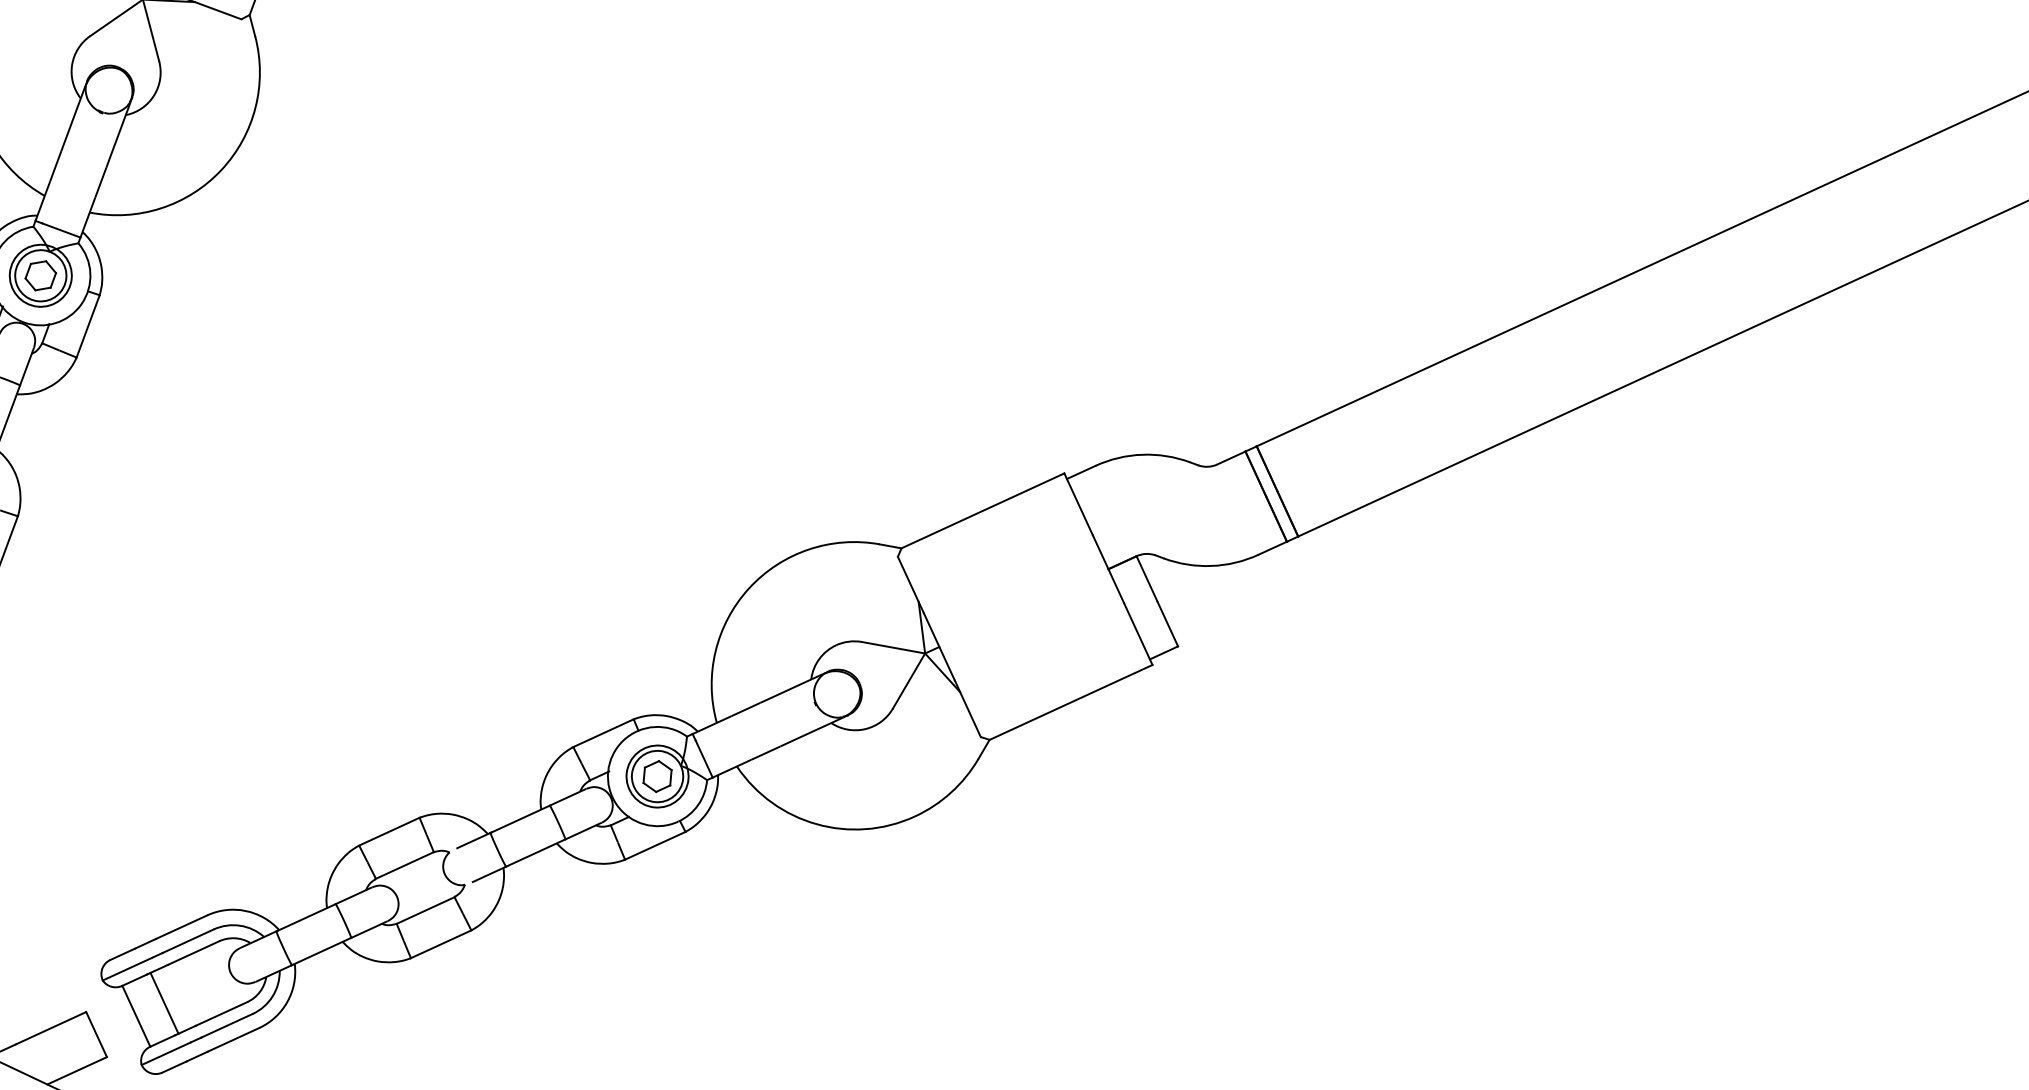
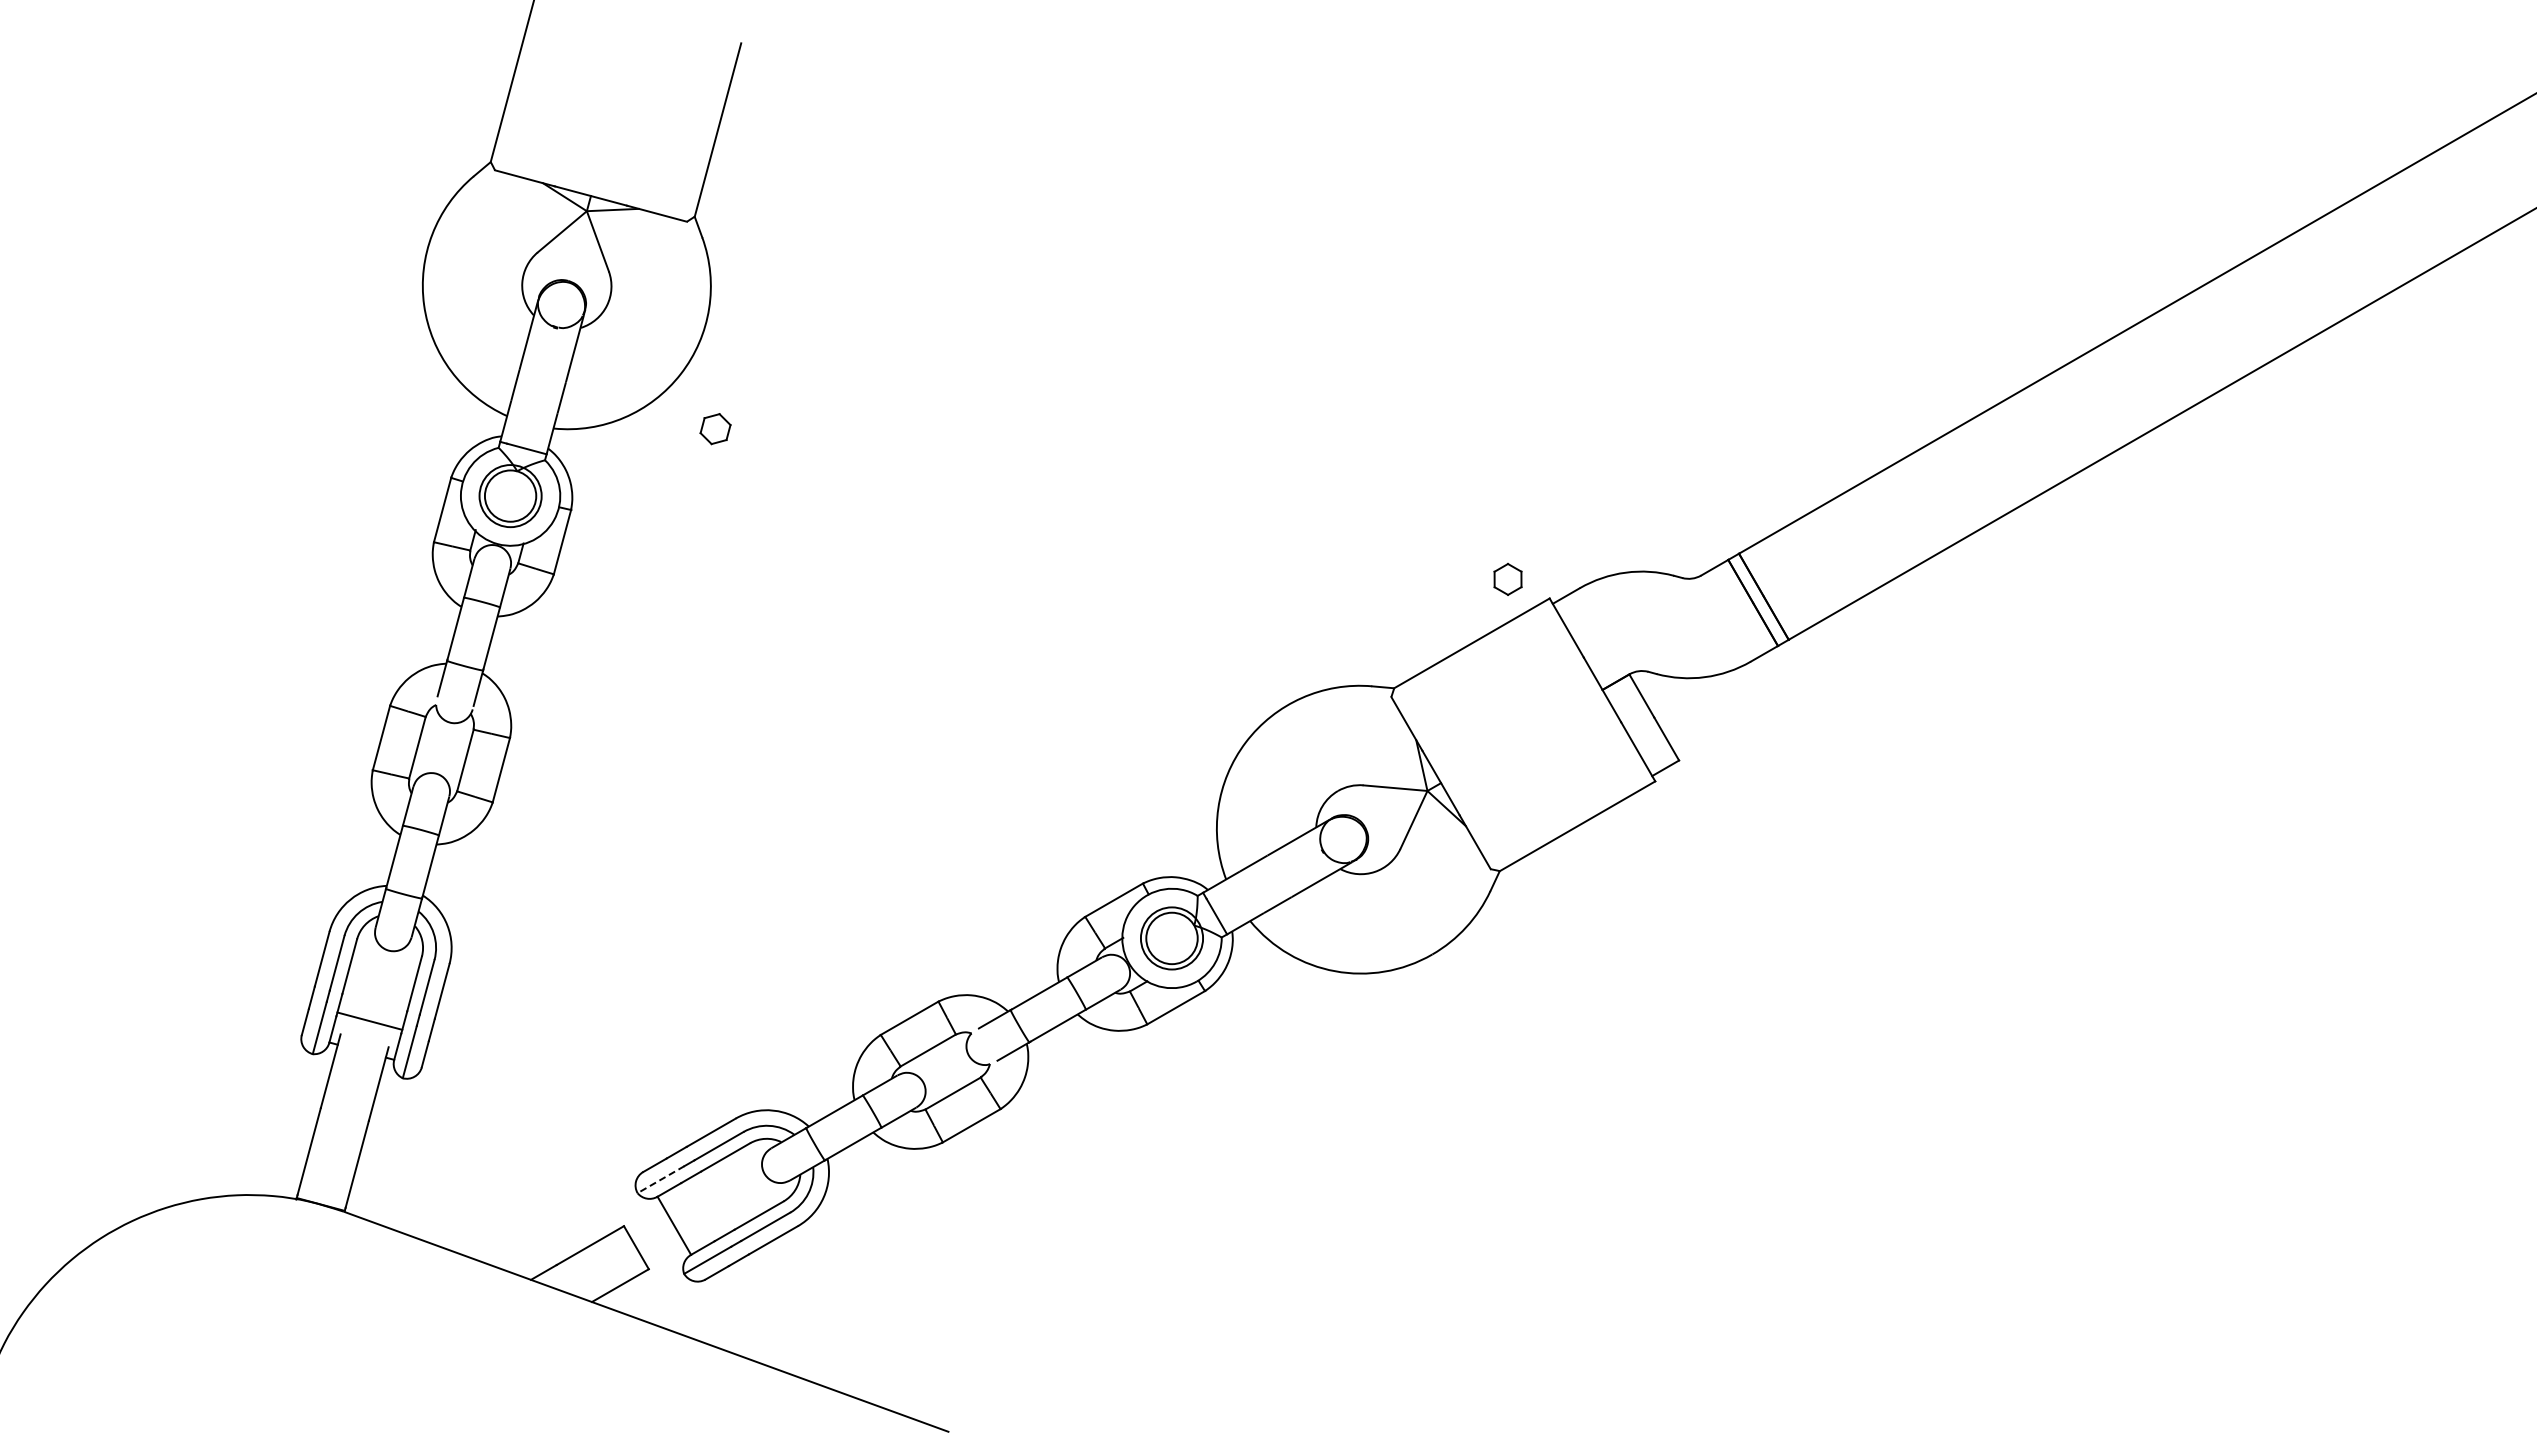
part: (40, 276) -> (715, 429), moved
part: (657, 775) -> (1507, 578), moved
line: (126, 969) -> (660, 1179), solid -> dashed
line: (164, 1003) -> (701, 1210), removed

